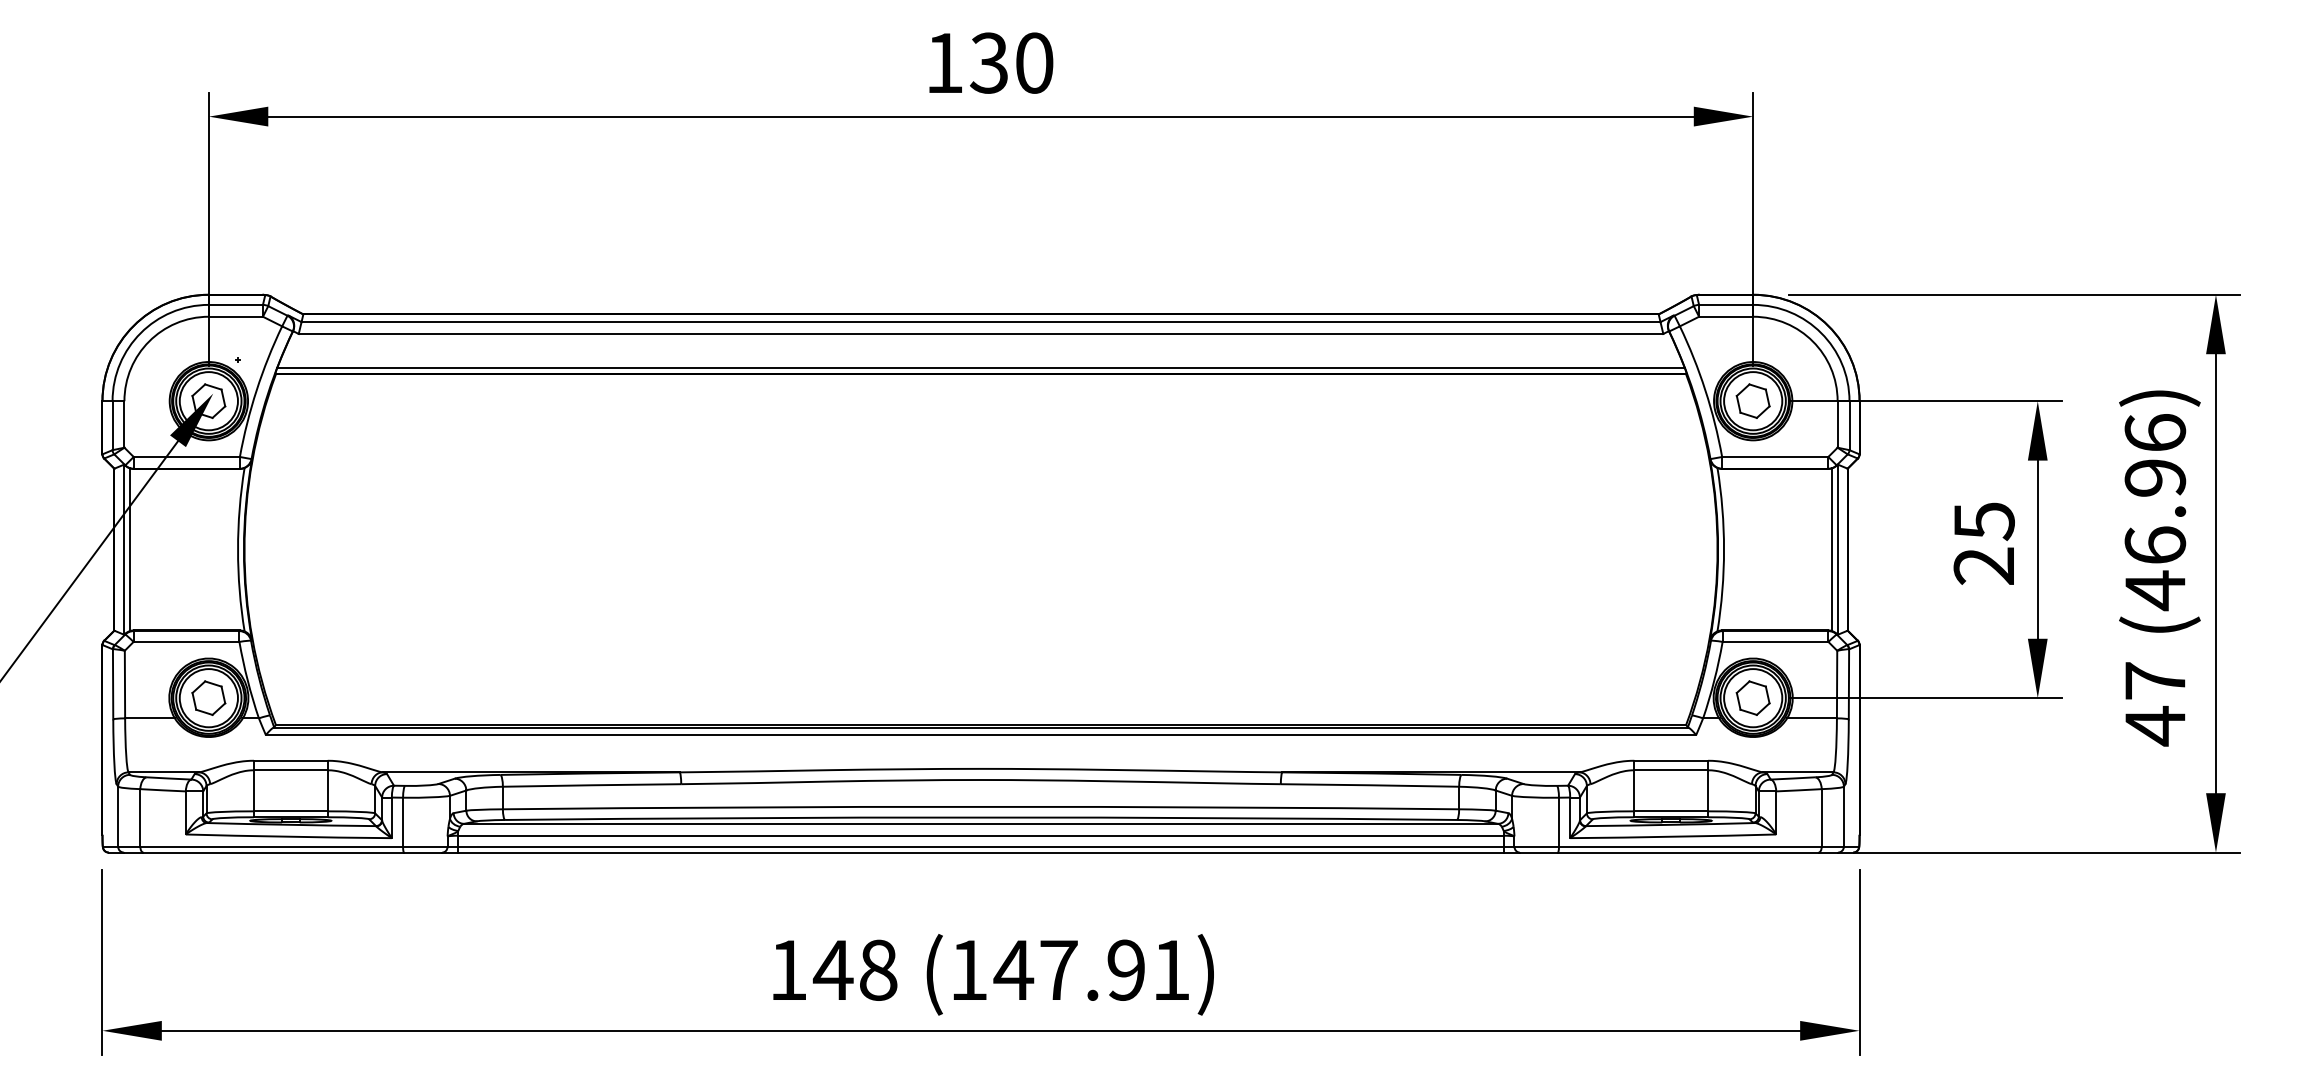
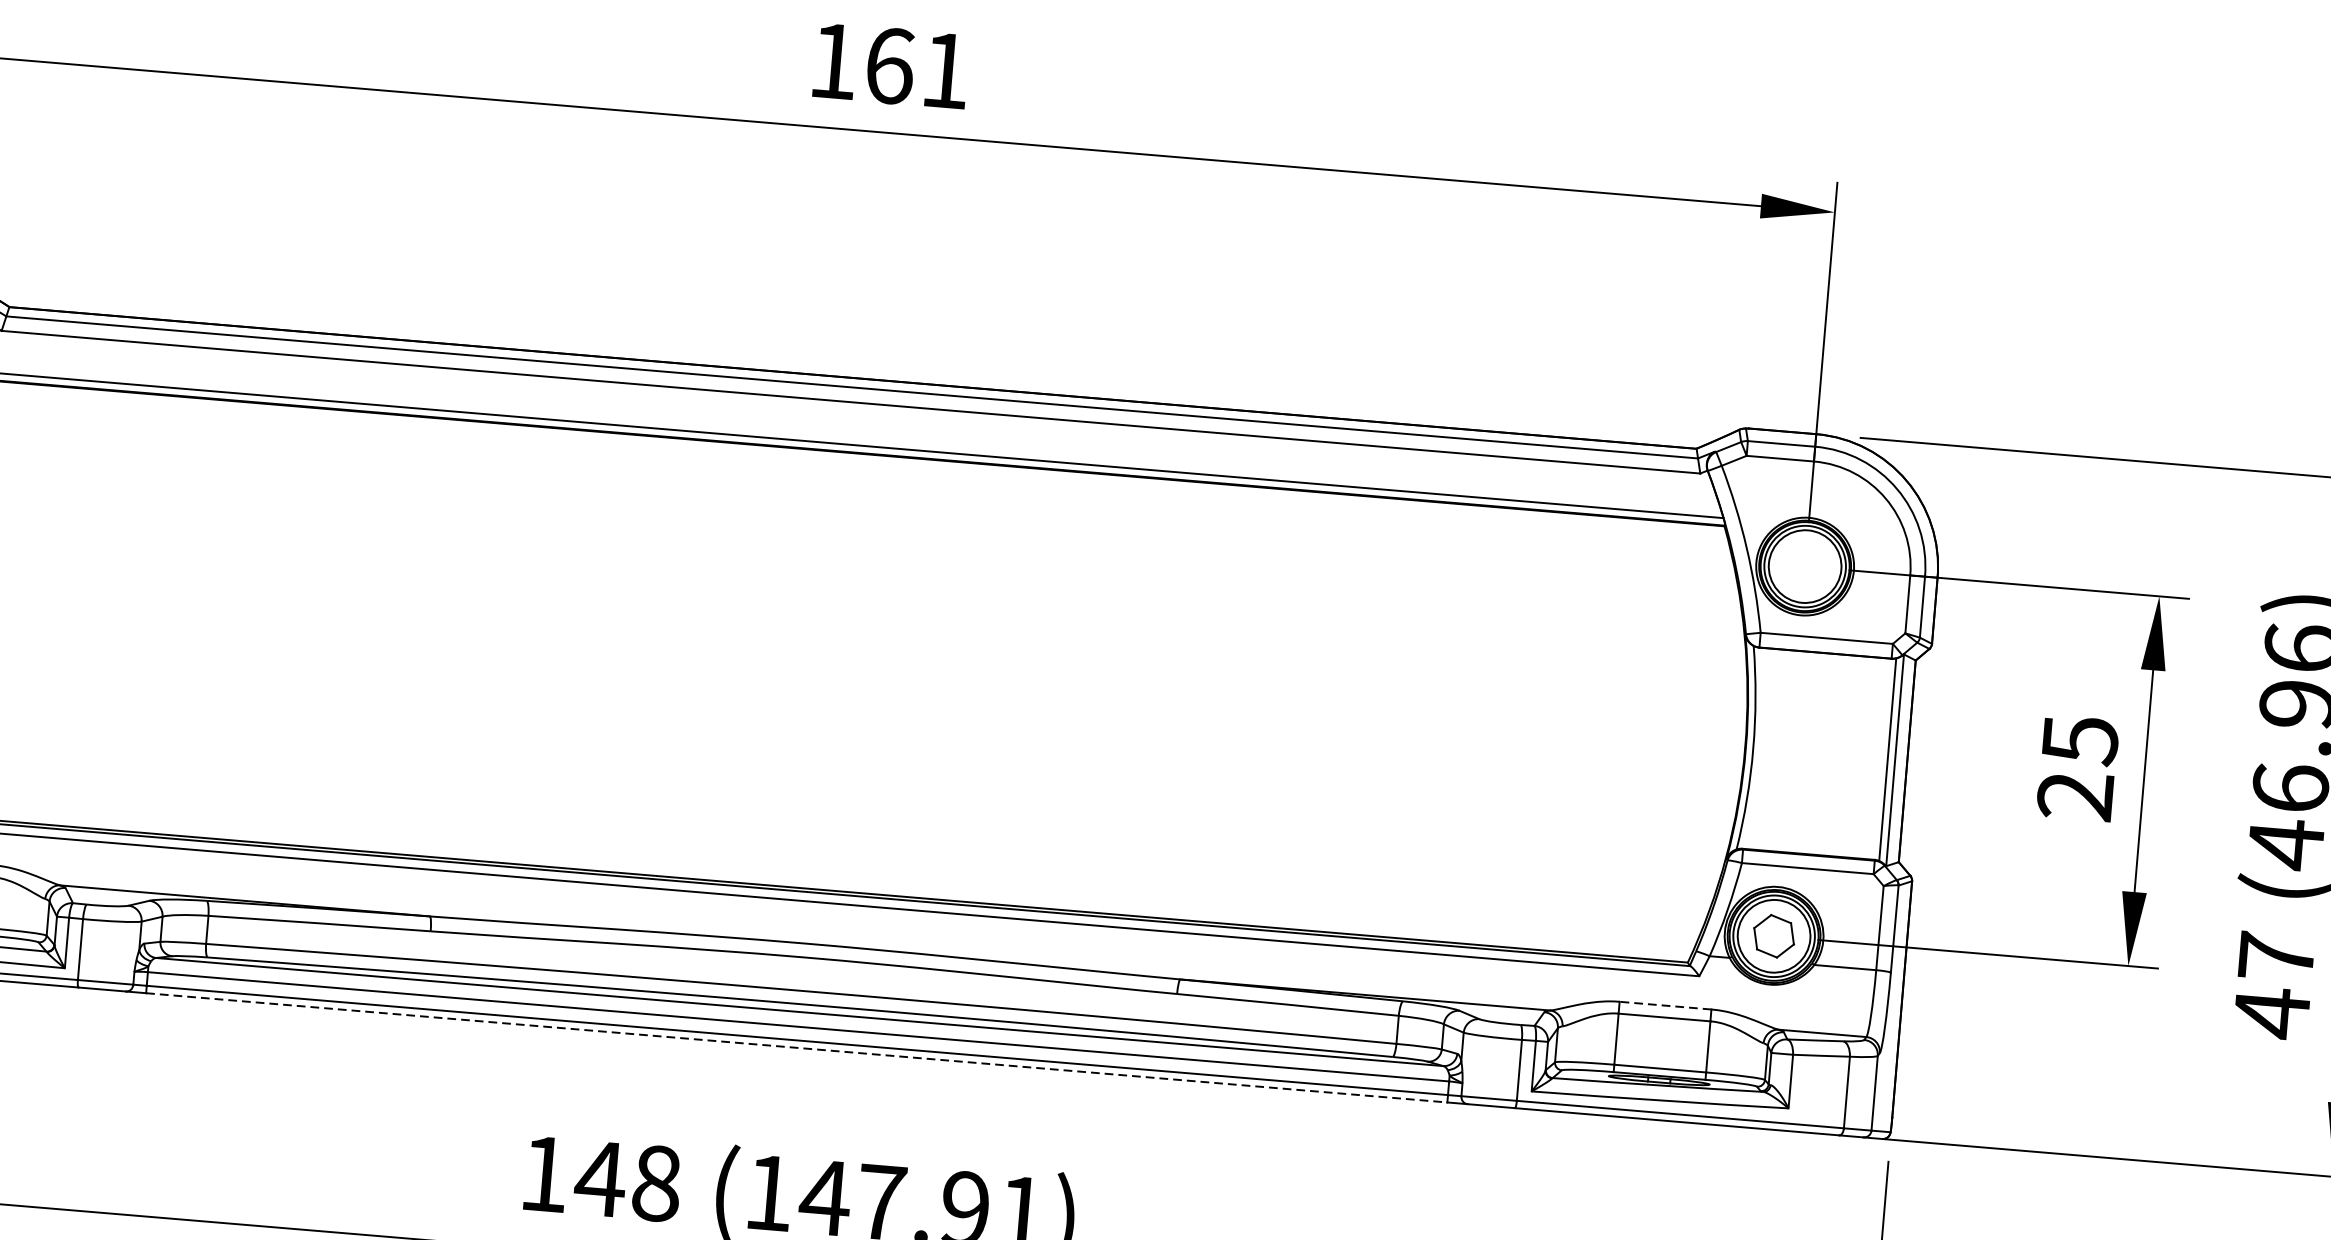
text: (1011, 62) -> (917, 67), 130 -> 161
part: (1752, 400) -> (1804, 565), removed
line: (1671, 760) -> (1665, 1005), solid -> dashed
line: (981, 852) -> (797, 1047), solid -> dashed

